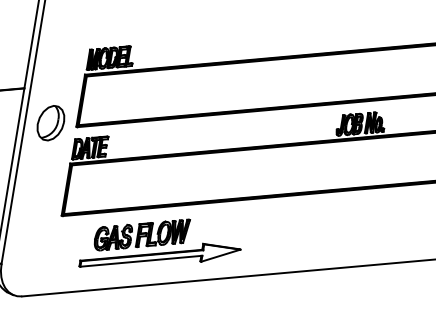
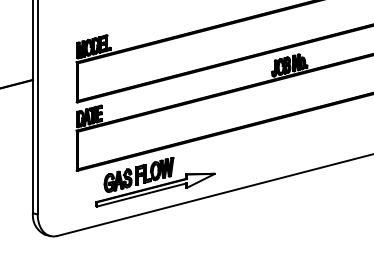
part: (50, 122) -> (56, 102), removed

